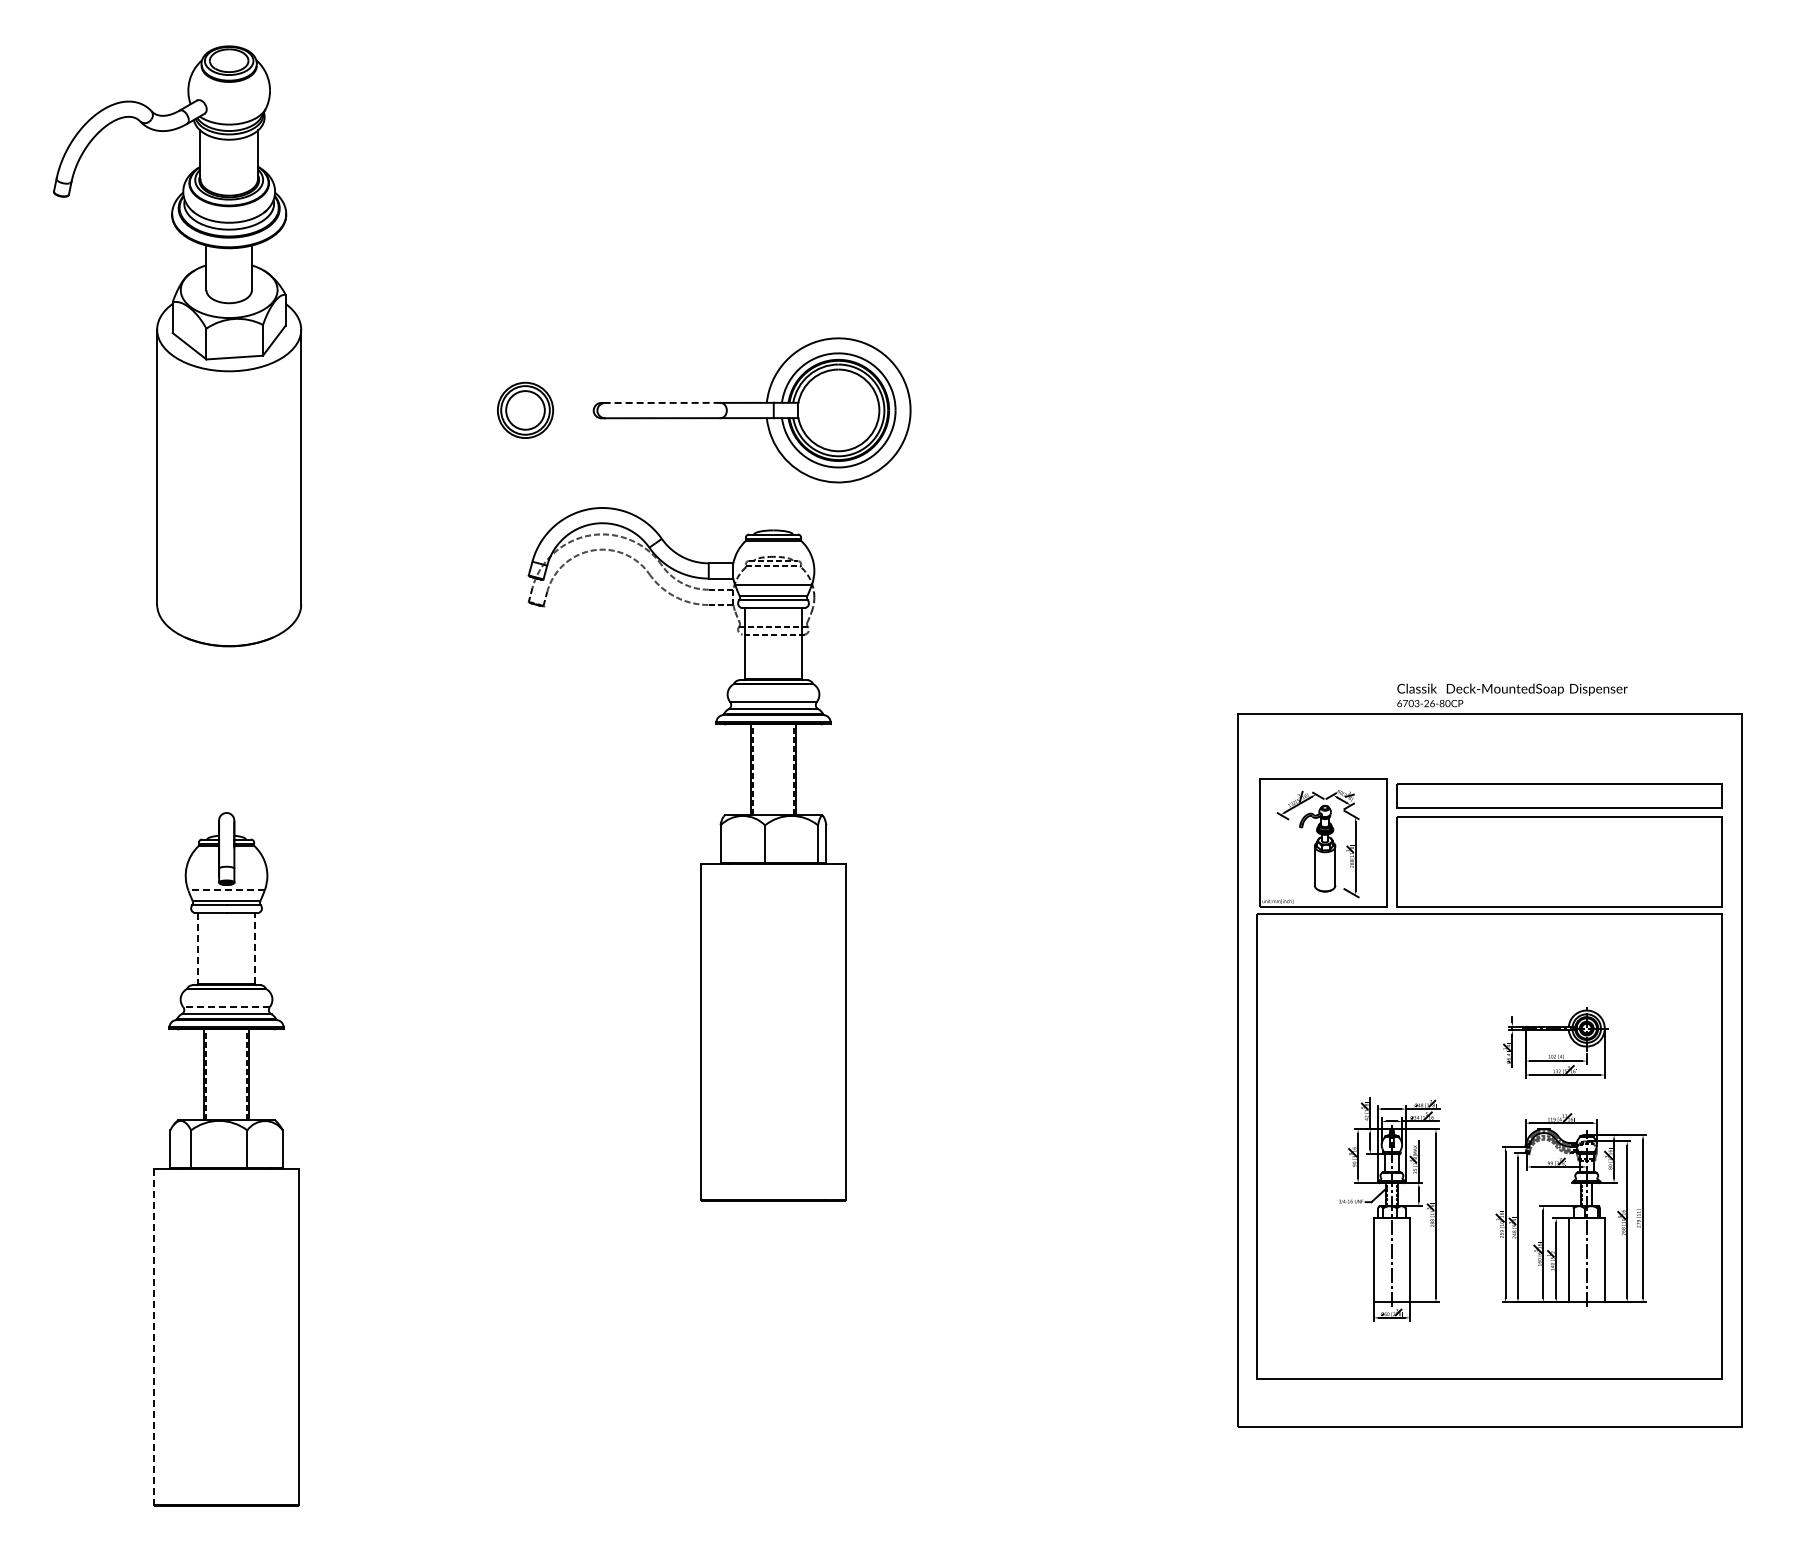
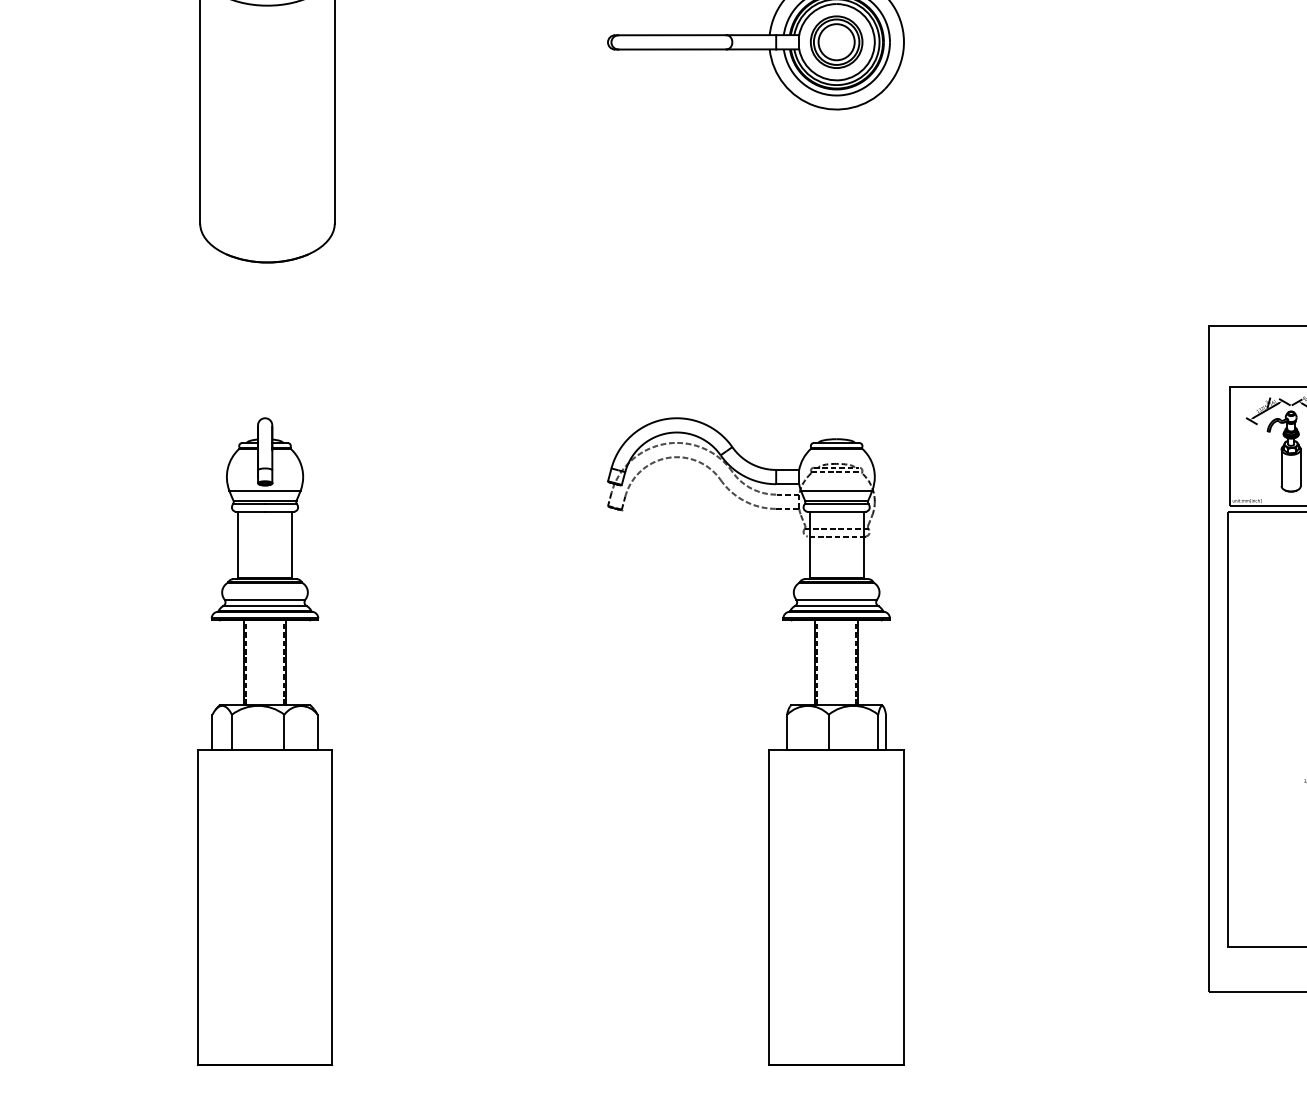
line: (662, 402) -> (672, 34), dashed -> solid
part: (525, 409) -> (836, 41), moved
part: (700, 863) -> (768, 750), moved
line: (226, 890) -> (264, 490), dashed -> solid
line: (255, 948) -> (292, 544), dashed -> solid
line: (197, 949) -> (237, 545), dashed -> solid
line: (226, 1007) -> (264, 599), dashed -> solid
line: (154, 1337) -> (197, 908), dashed -> solid

